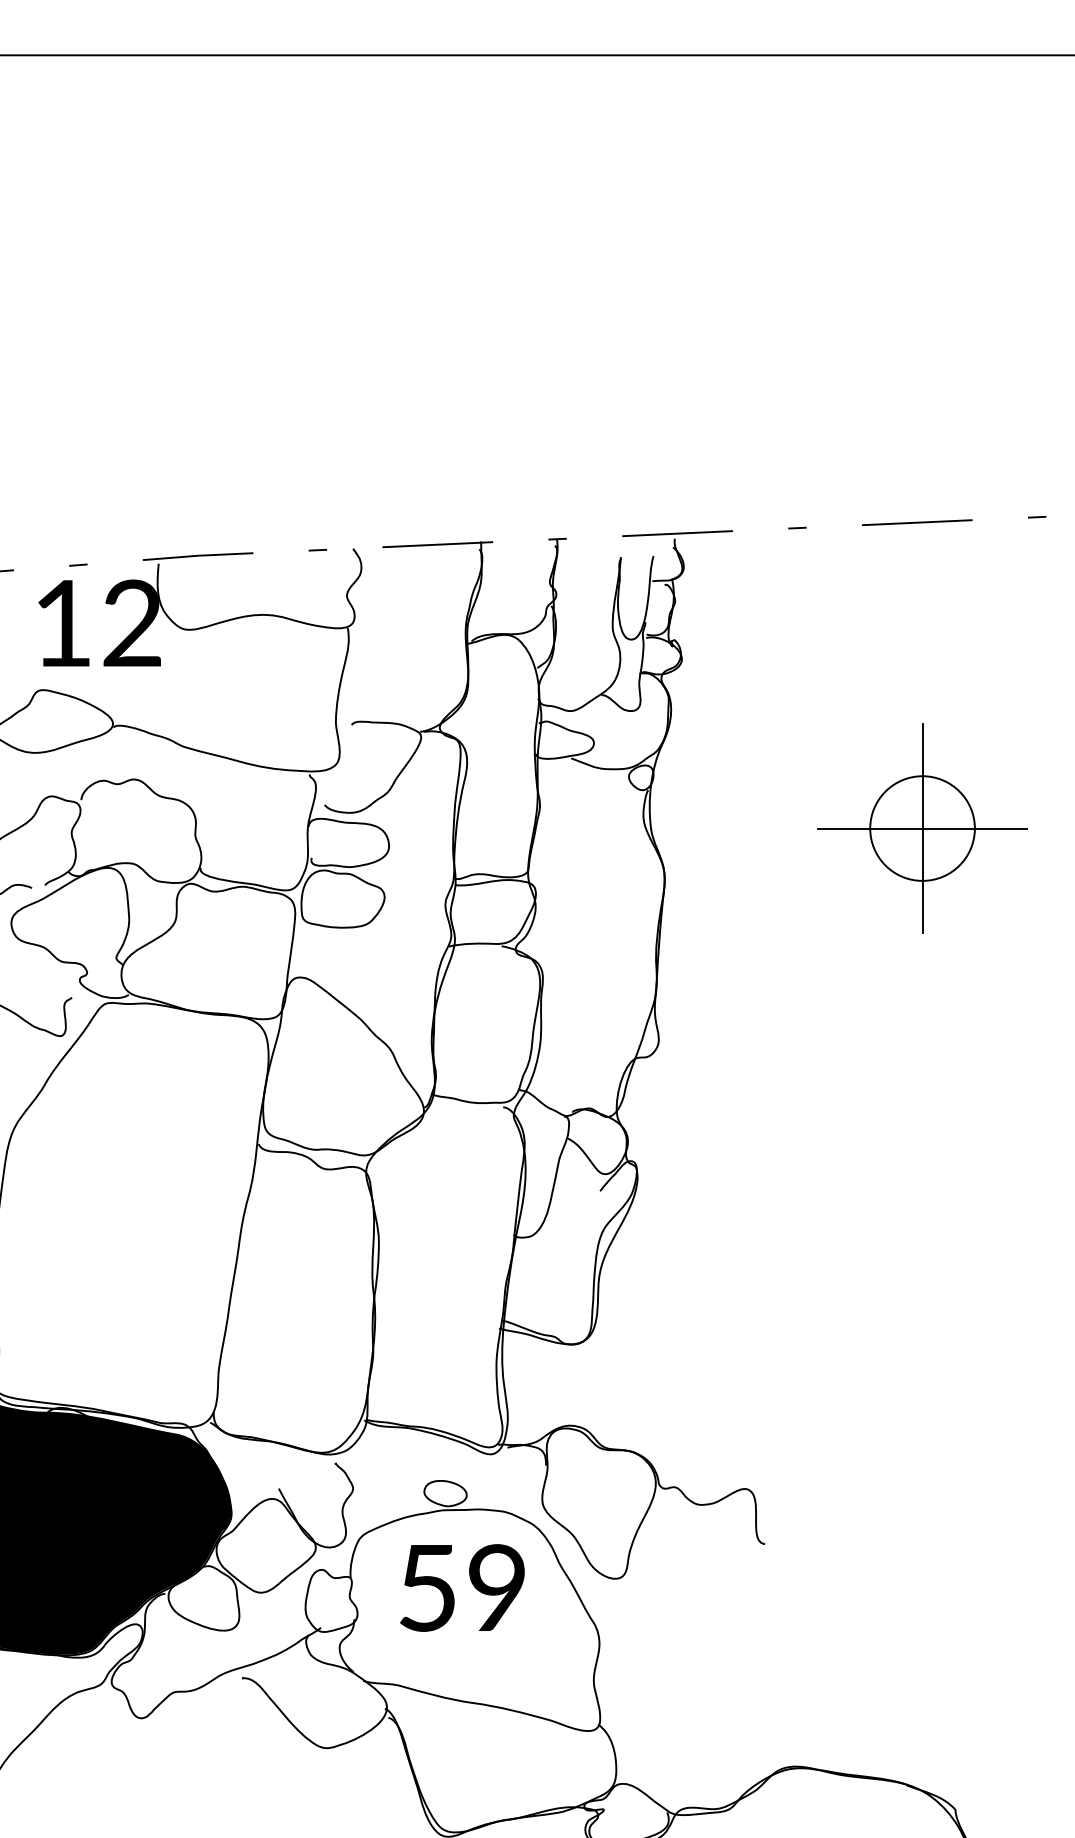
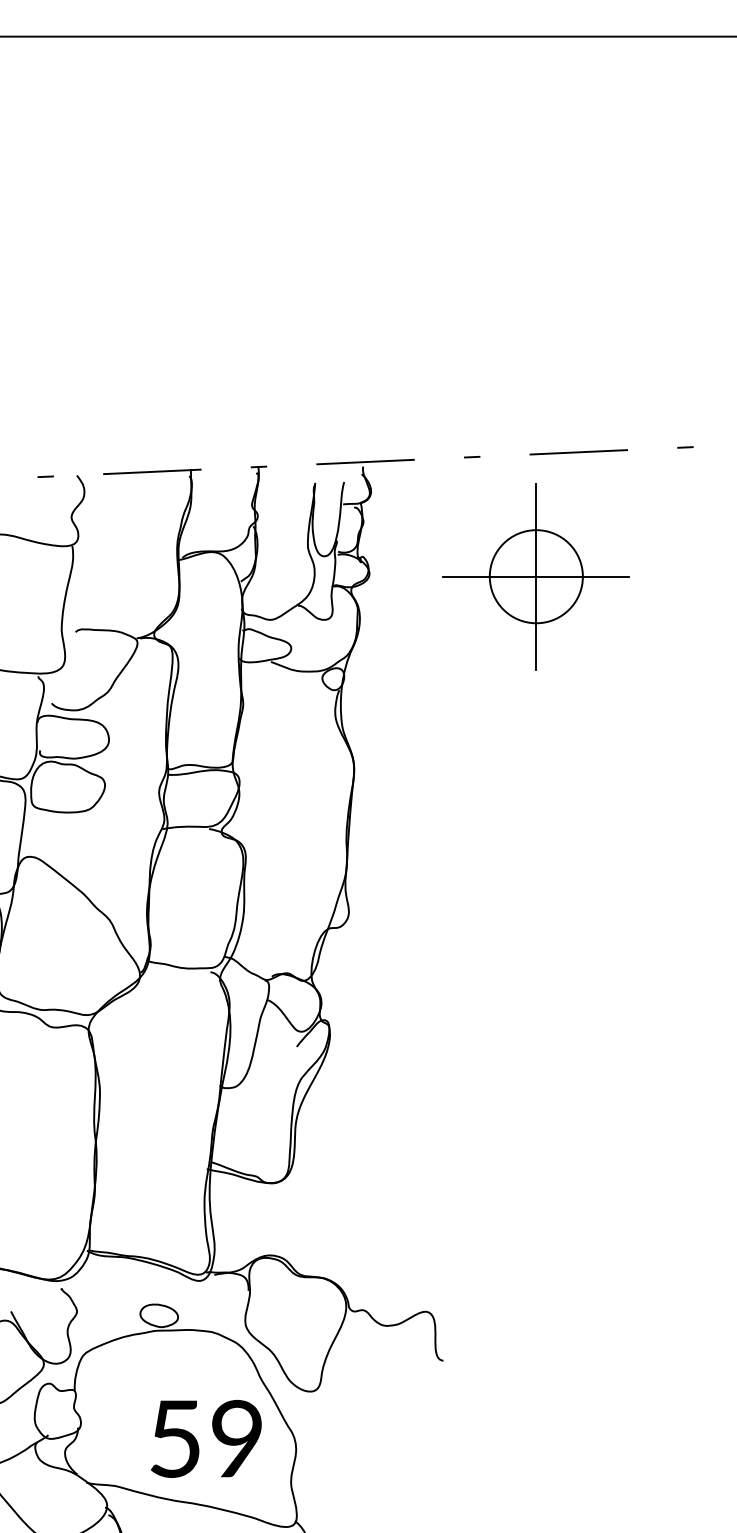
part: (922, 828) -> (536, 576), moved
text: (462, 1587) -> (206, 1438), moved

